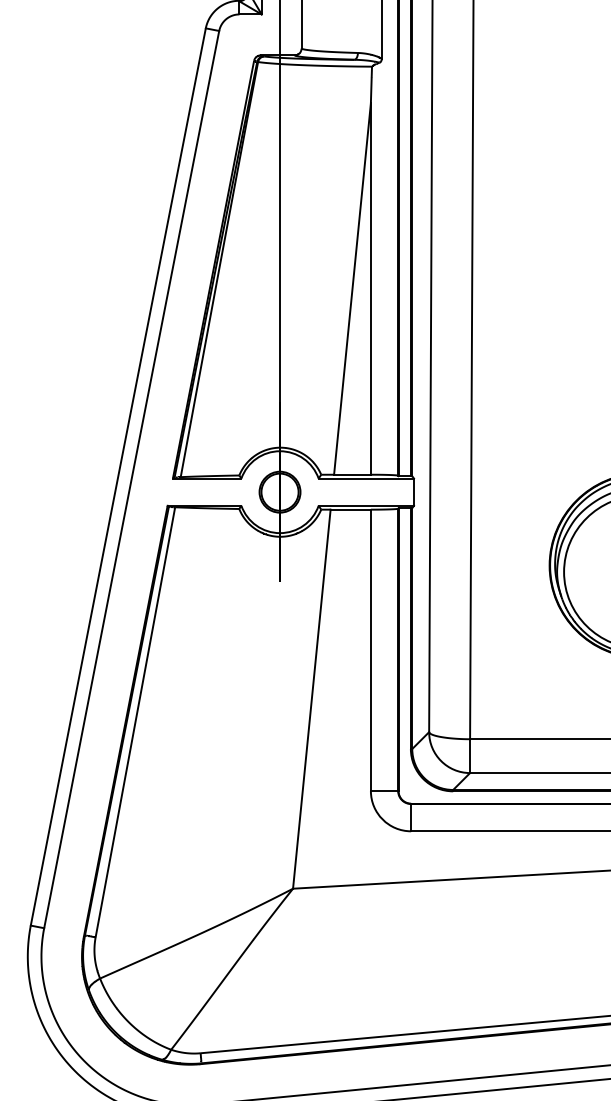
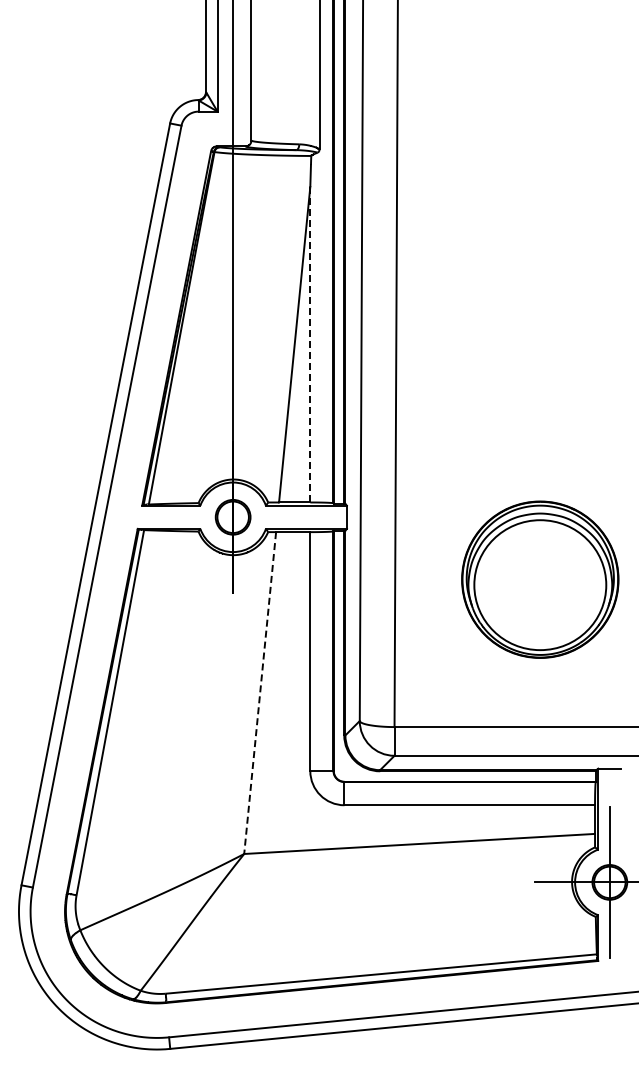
line: (371, 288) -> (310, 344), solid -> dashed
line: (312, 699) -> (260, 693), solid -> dashed

